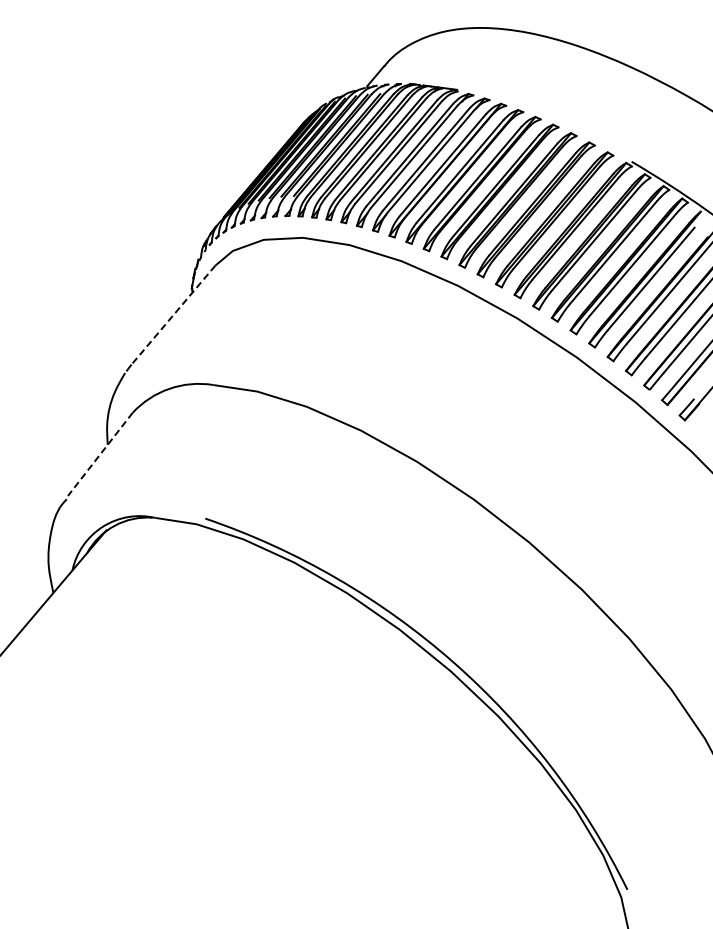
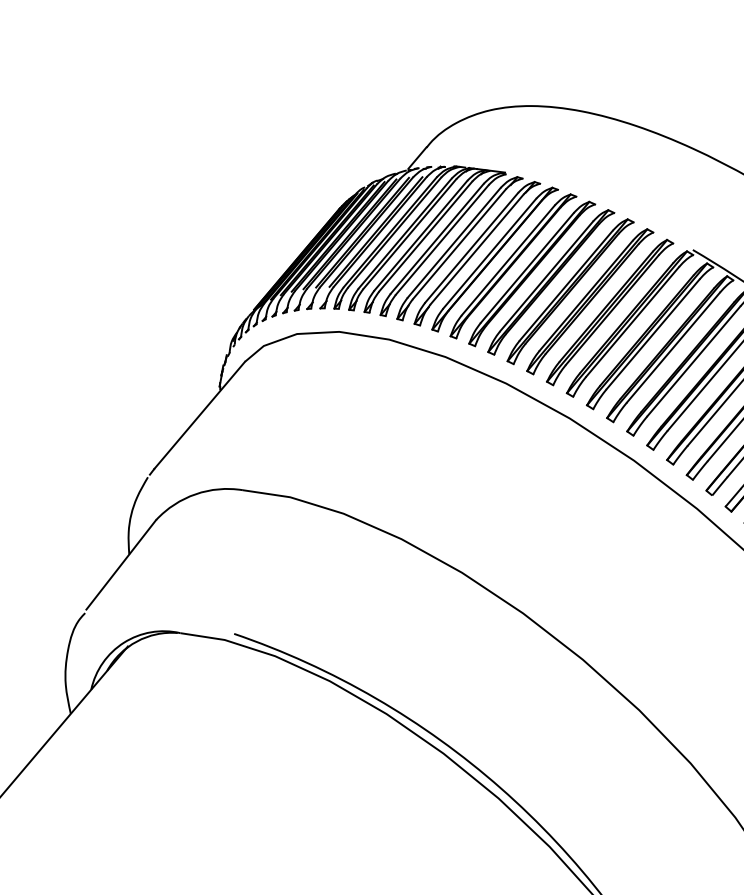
line: (172, 315) -> (198, 415), dashed -> solid
line: (100, 454) -> (121, 564), dashed -> solid

